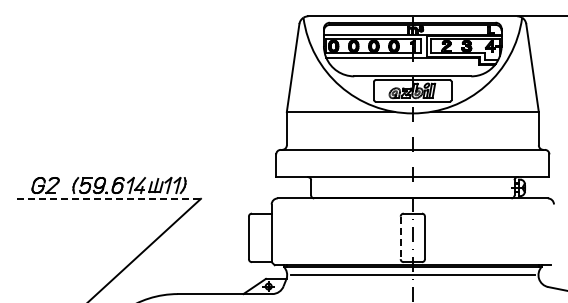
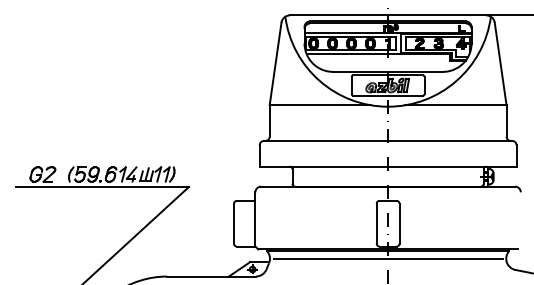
line: (109, 198) -> (102, 186), dashed -> solid
line: (400, 238) -> (376, 224), dashed -> solid

